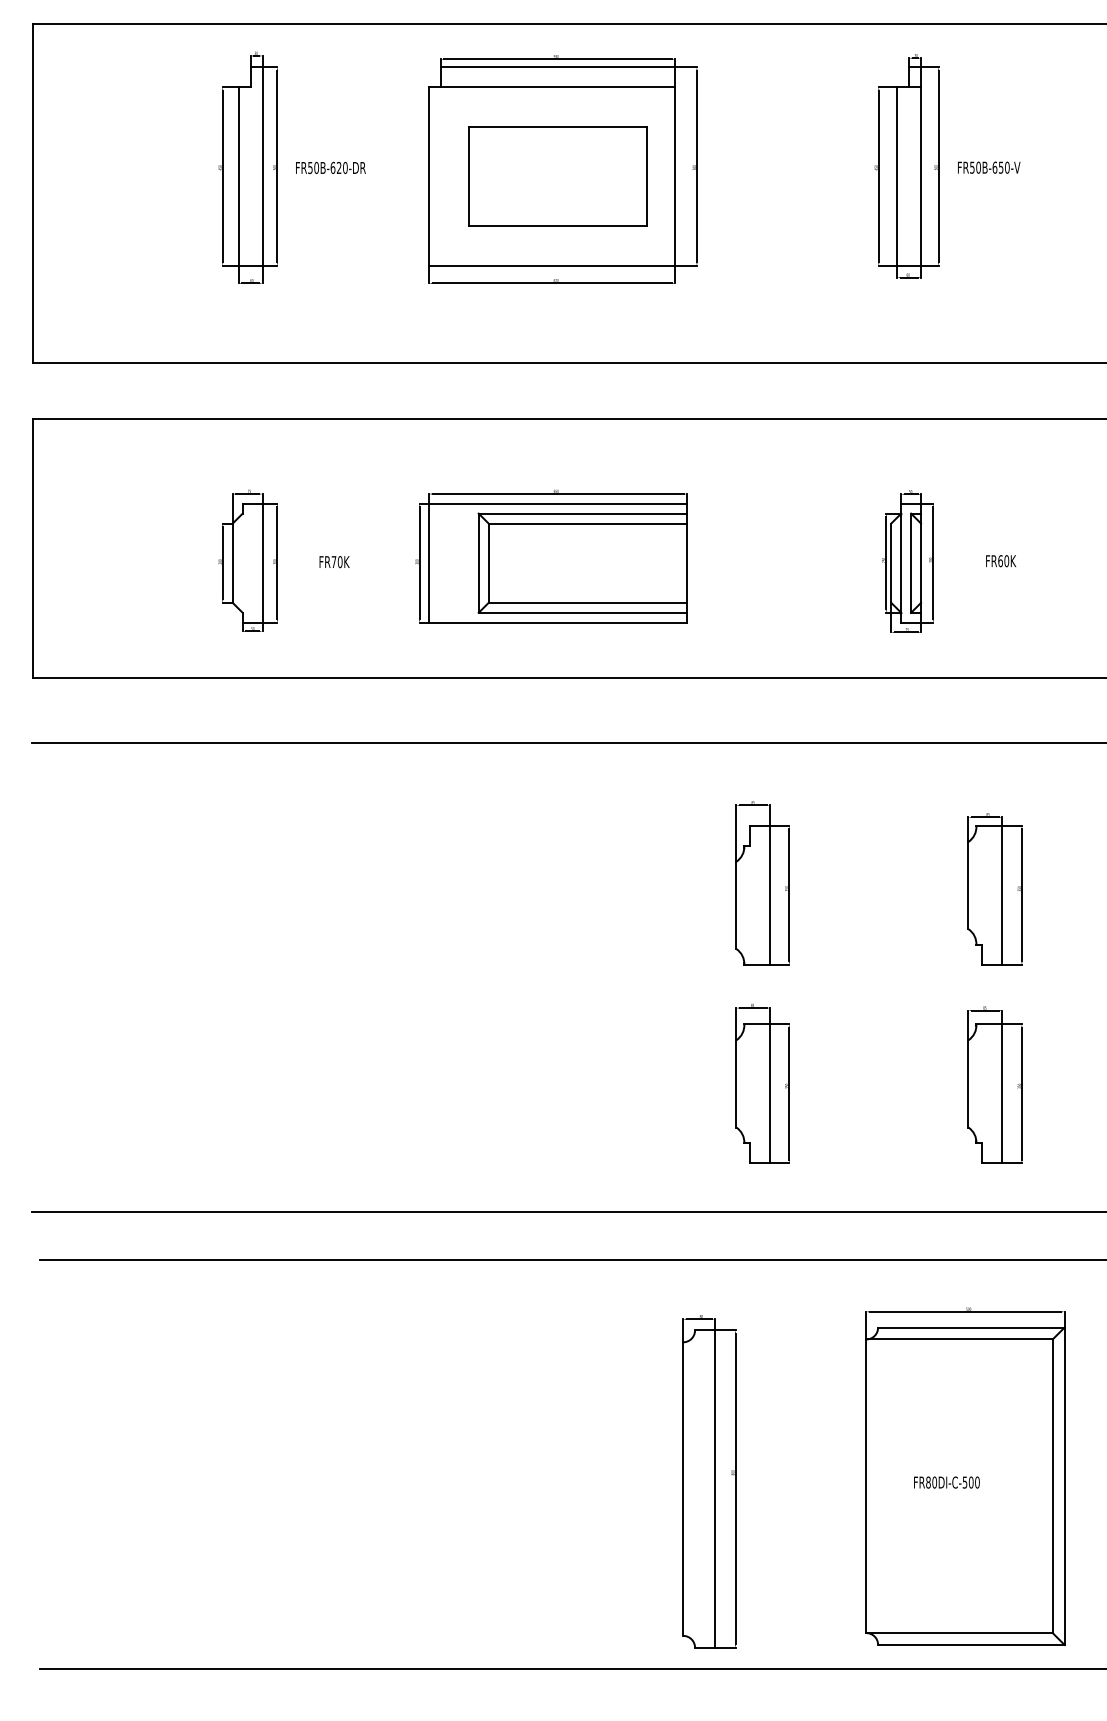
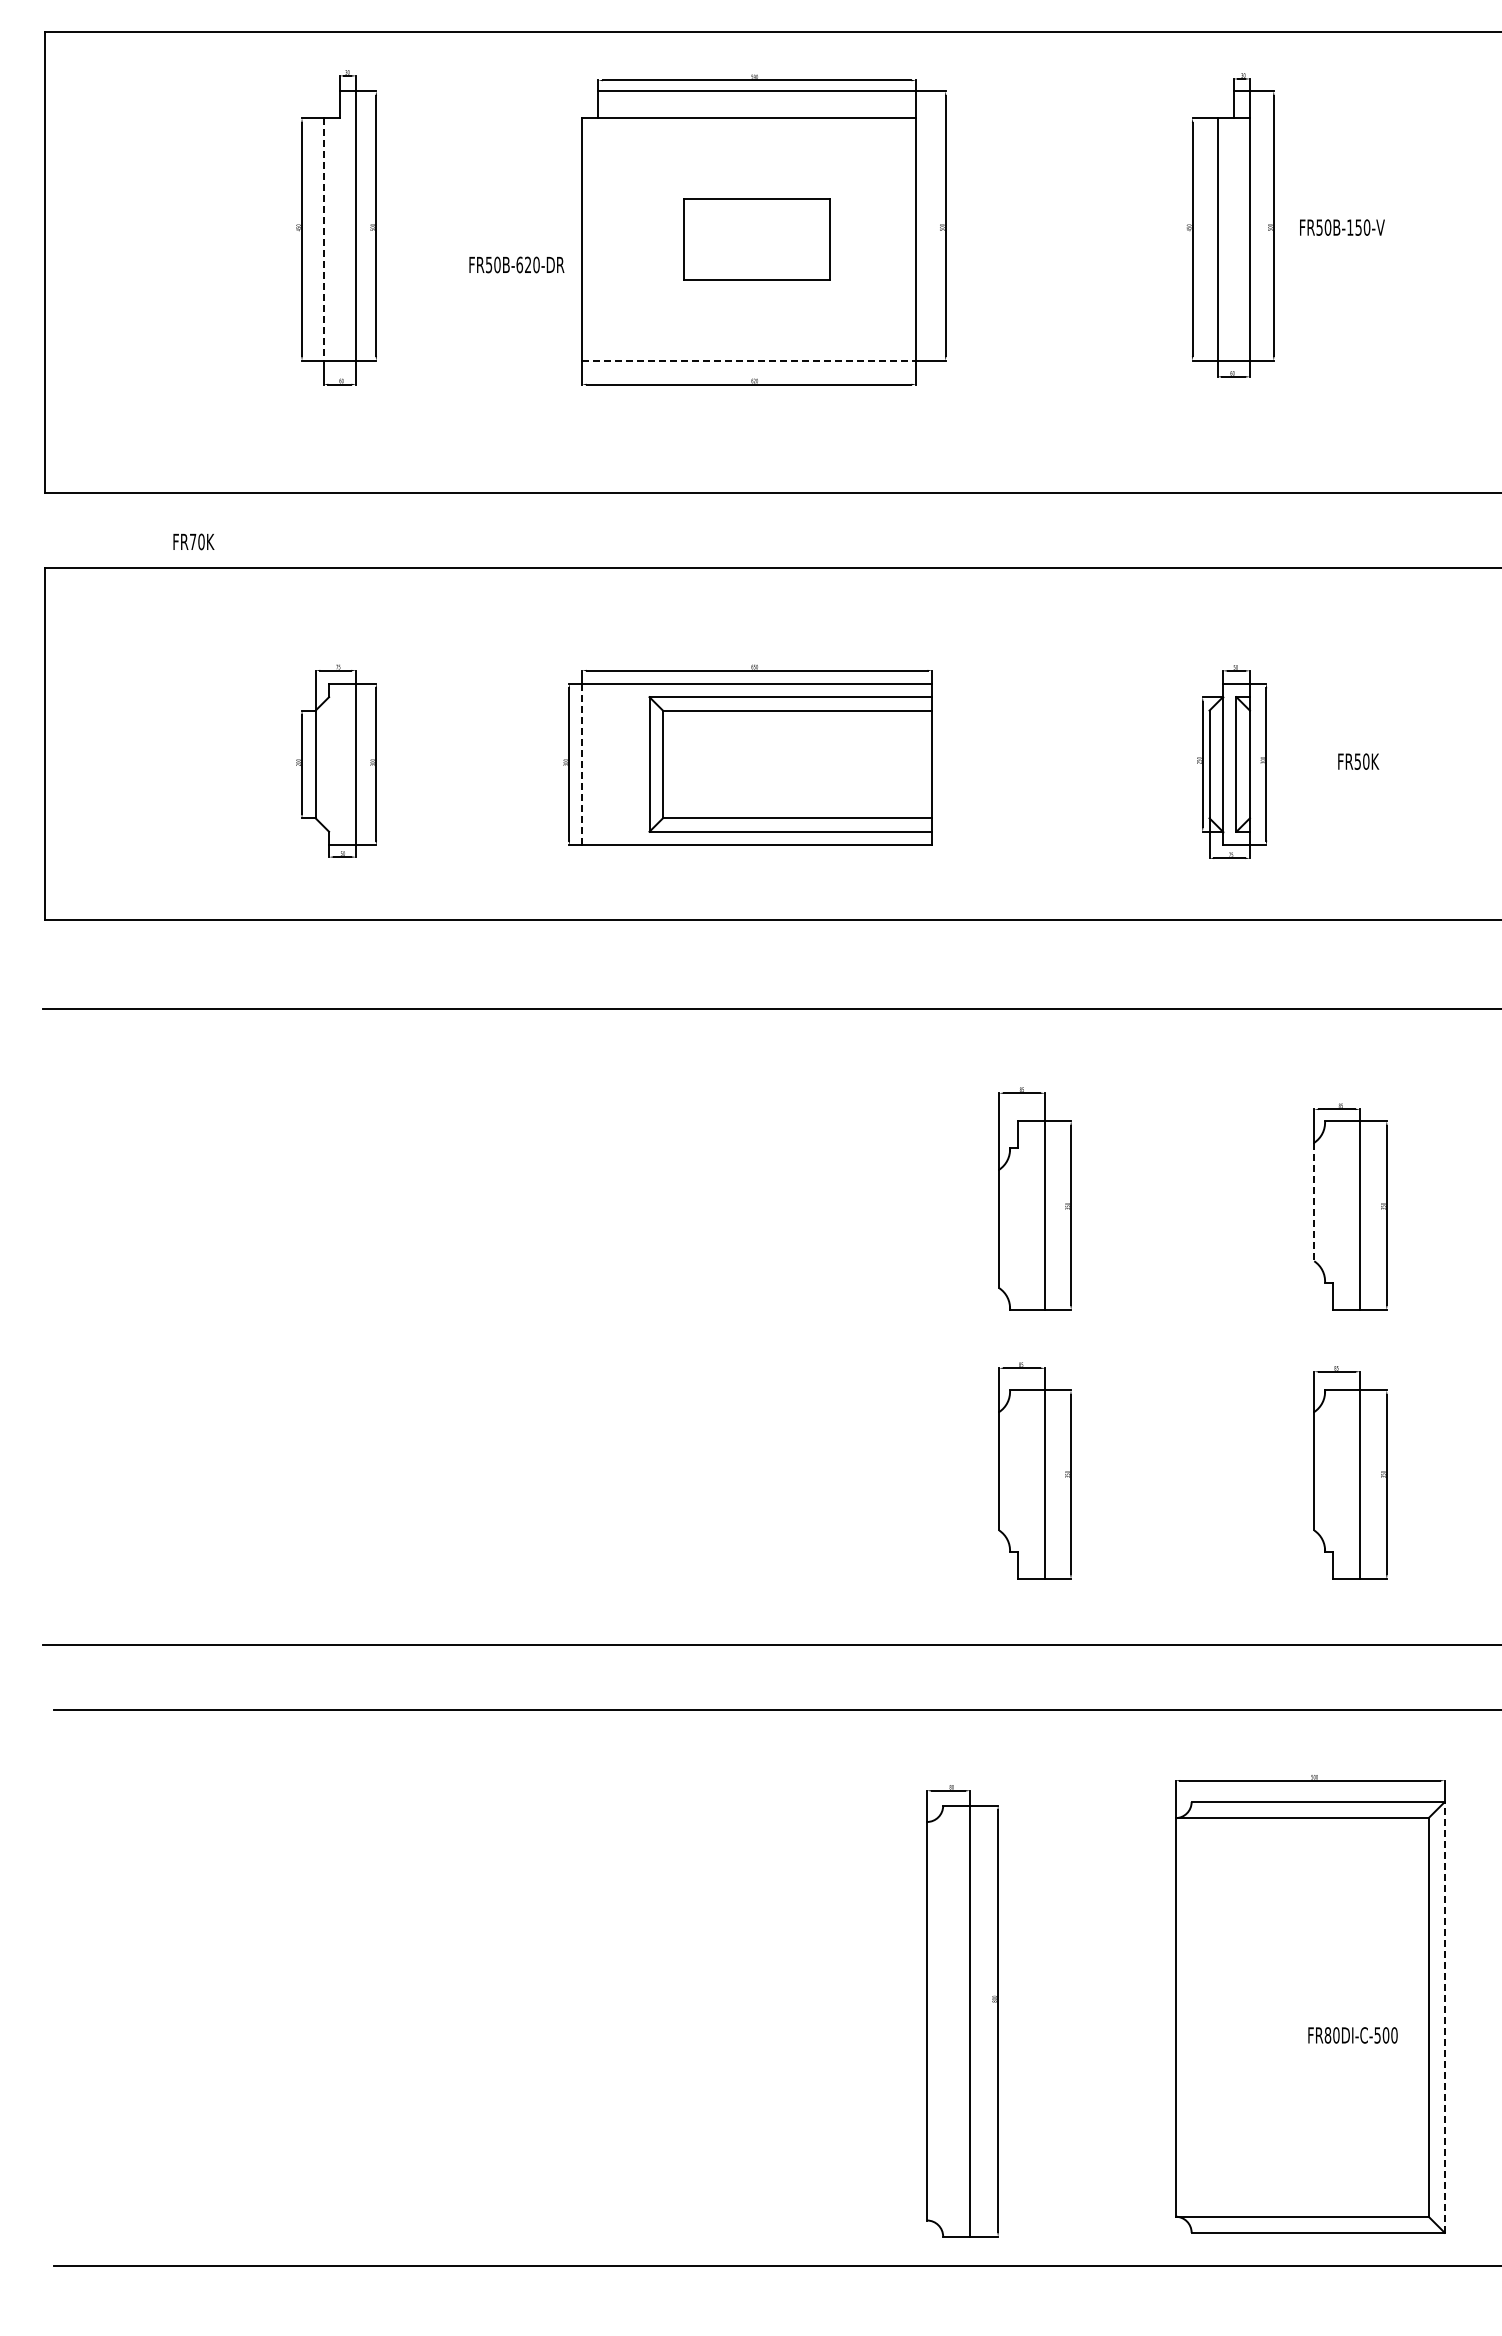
text: (330, 167) -> (516, 264), moved
text: (995, 167) -> (1350, 227), FR50B-650-V -> FR50B-150-V
line: (238, 176) -> (323, 239), solid -> dashed
part: (557, 176) -> (756, 239), size x0.6
line: (552, 265) -> (749, 360), solid -> dashed
text: (334, 561) -> (193, 541), moved
text: (1000, 561) -> (1357, 761), FR60K -> FR50K
line: (429, 563) -> (582, 764), solid -> dashed
line: (968, 885) -> (1314, 1202), solid -> dashed
text: (946, 1482) -> (1352, 2035), moved
line: (1064, 1485) -> (1444, 2016), solid -> dashed

